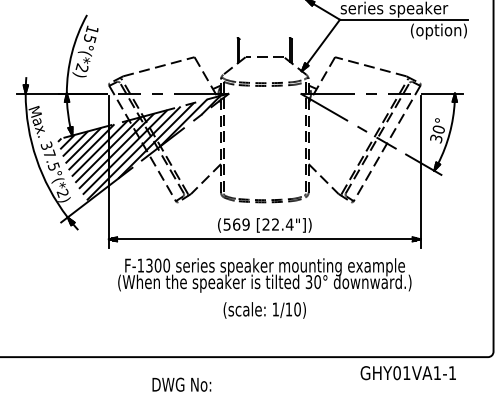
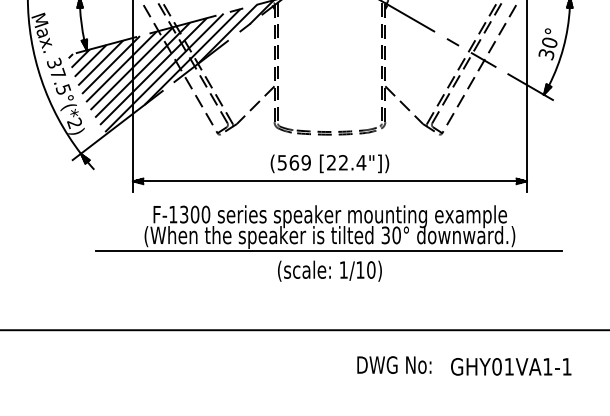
line: (263, 294) -> (328, 251), added
text: (407, 373) -> (510, 367), moved
text: (181, 384) -> (393, 364), moved

